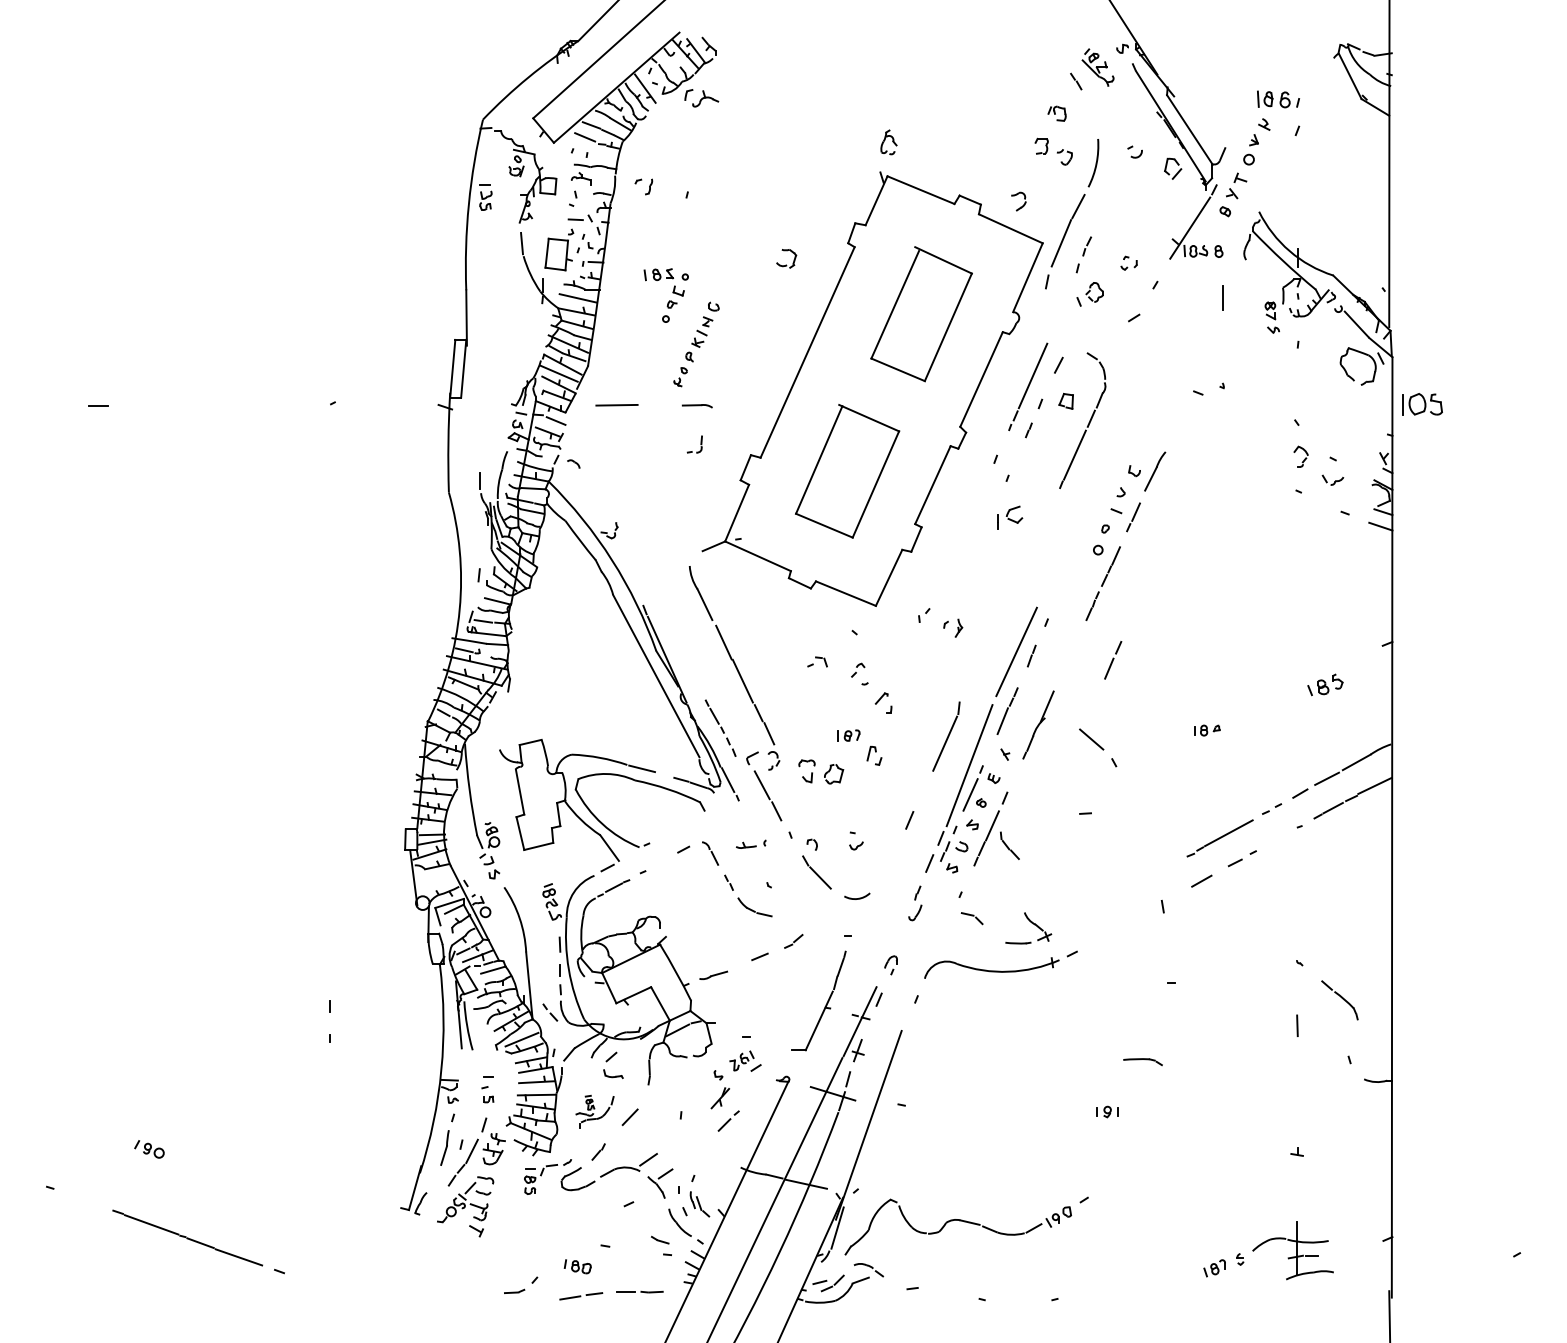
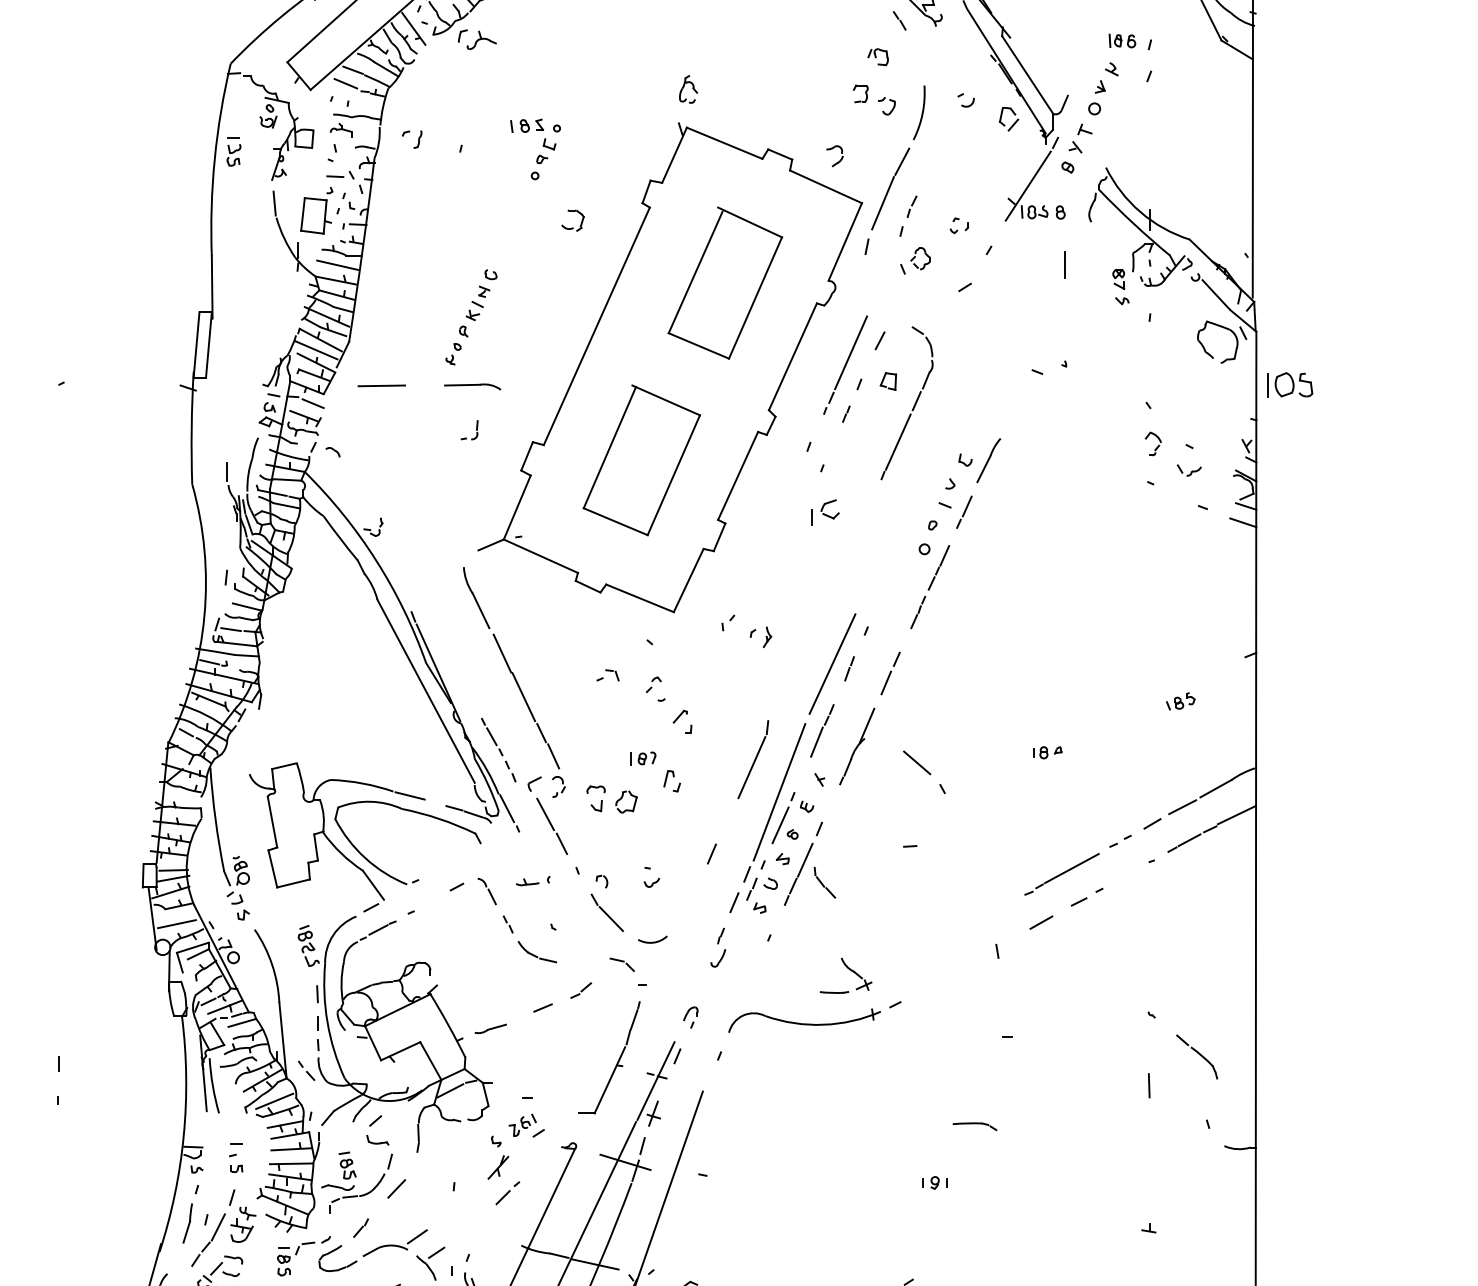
part: (1273, 99) -> (1122, 41), size x0.71
part: (669, 300) -> (539, 154), moved
part: (697, 406) -> (472, 387), size x1.67
line: (1113, 660) -> (891, 673), moved
part: (1325, 684) -> (1180, 700), size x0.71
line: (435, 882) -> (177, 924), added
part: (971, 918) -> (621, 964), moved
part: (594, 1111) -> (356, 1182), size x1.67

